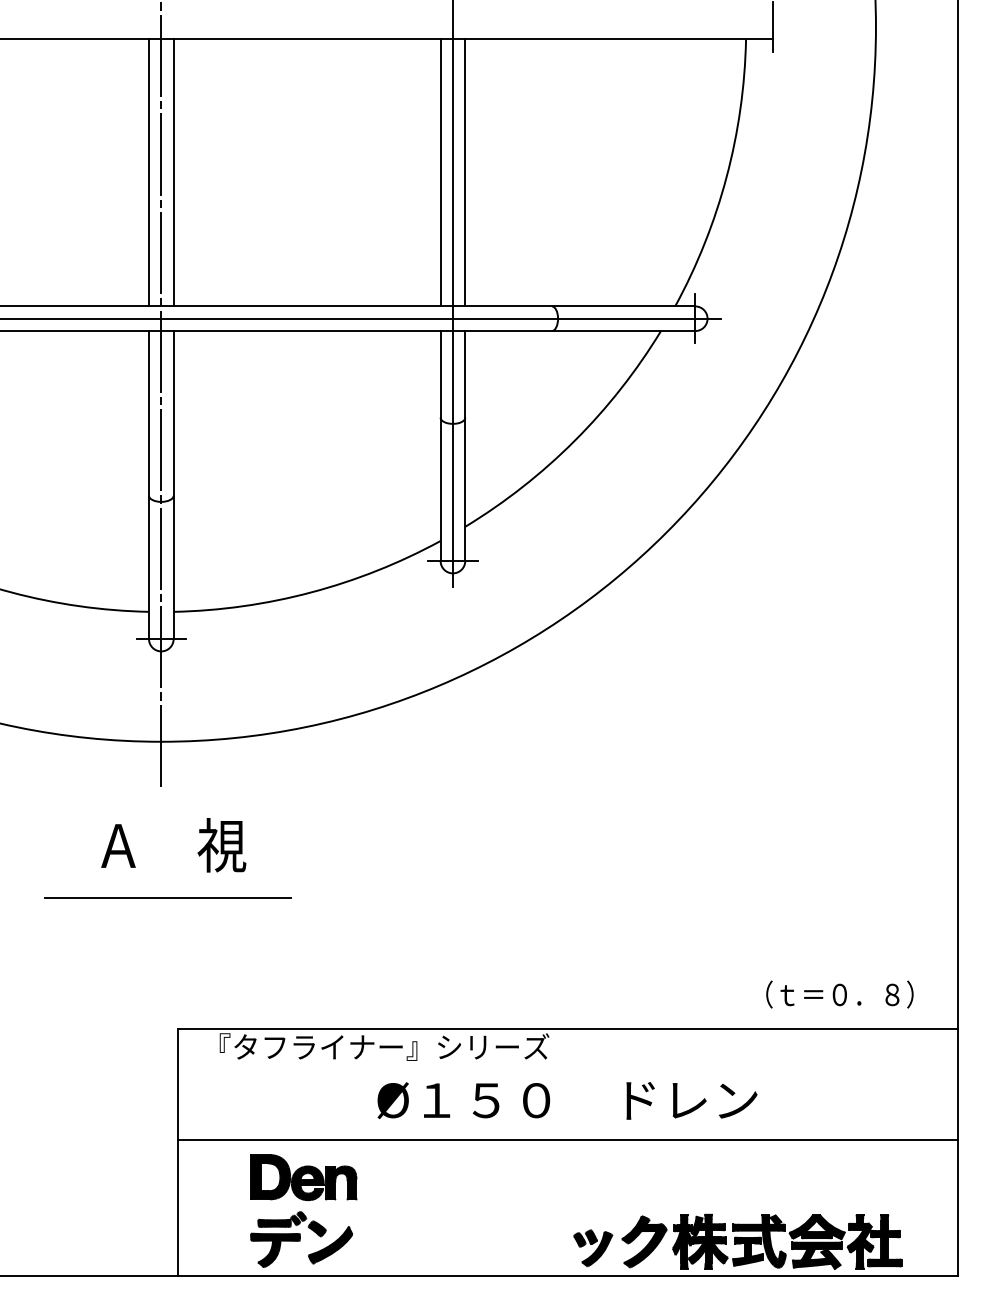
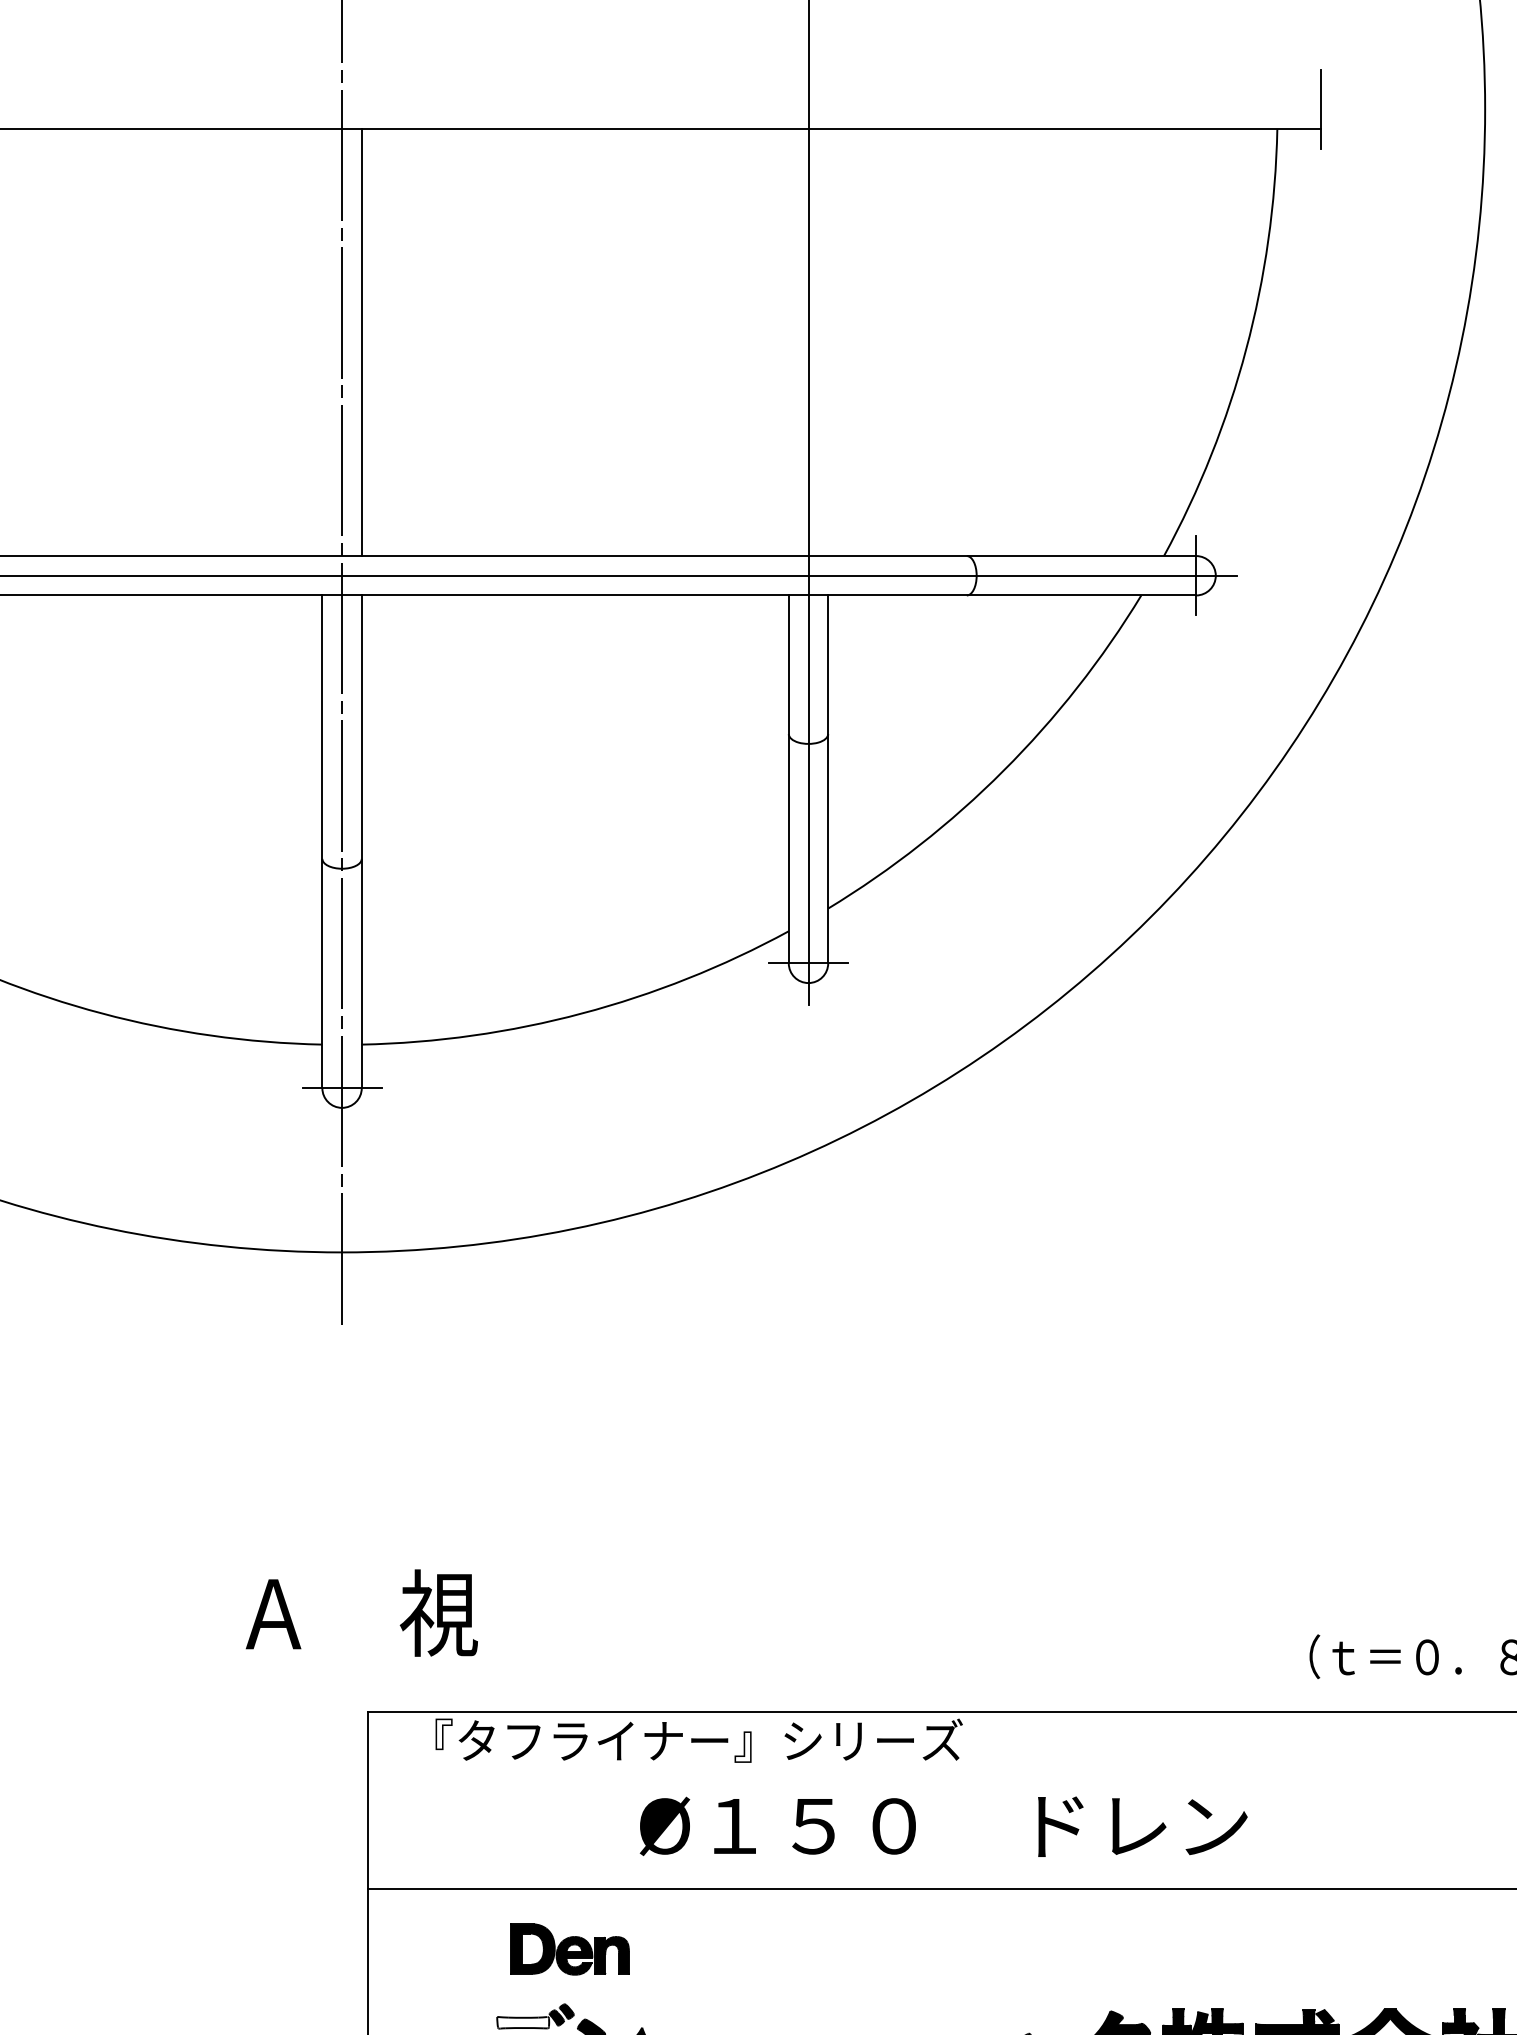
line: (149, 172) -> (323, 341), removed
line: (440, 172) -> (788, 341), removed
line: (465, 172) -> (828, 341), removed
text: (173, 845) -> (361, 1613), moved
line: (168, 897) -> (353, 1501), removed
text: (567, 1100) -> (943, 1826), moved
part: (303, 1177) -> (569, 1949), size x0.7
fill: (274, 1223) -> (523, 2022), removed

